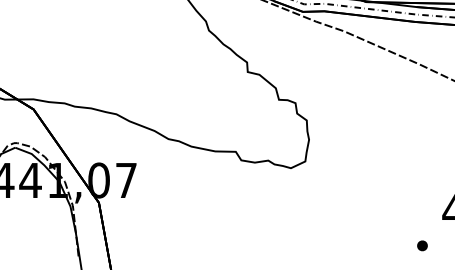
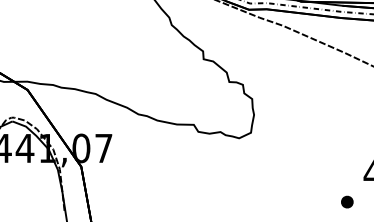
part: (422, 245) -> (347, 201), size x1.43

